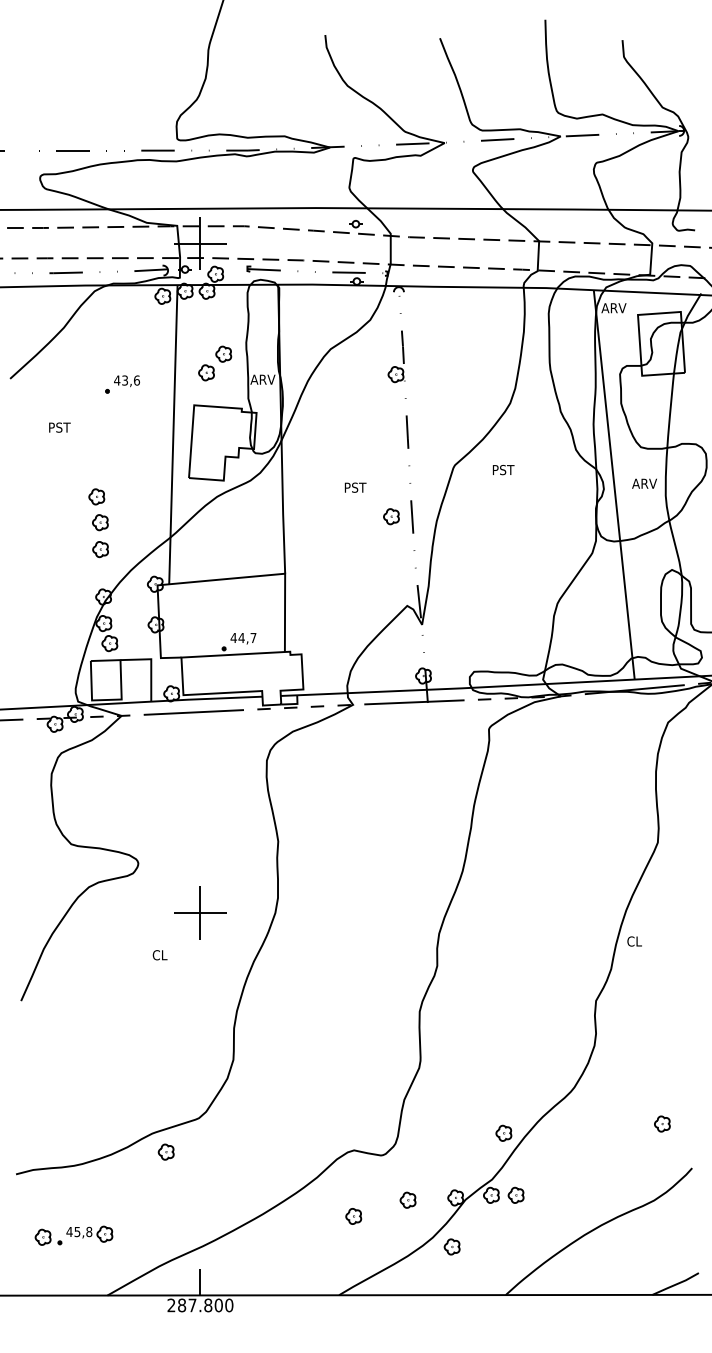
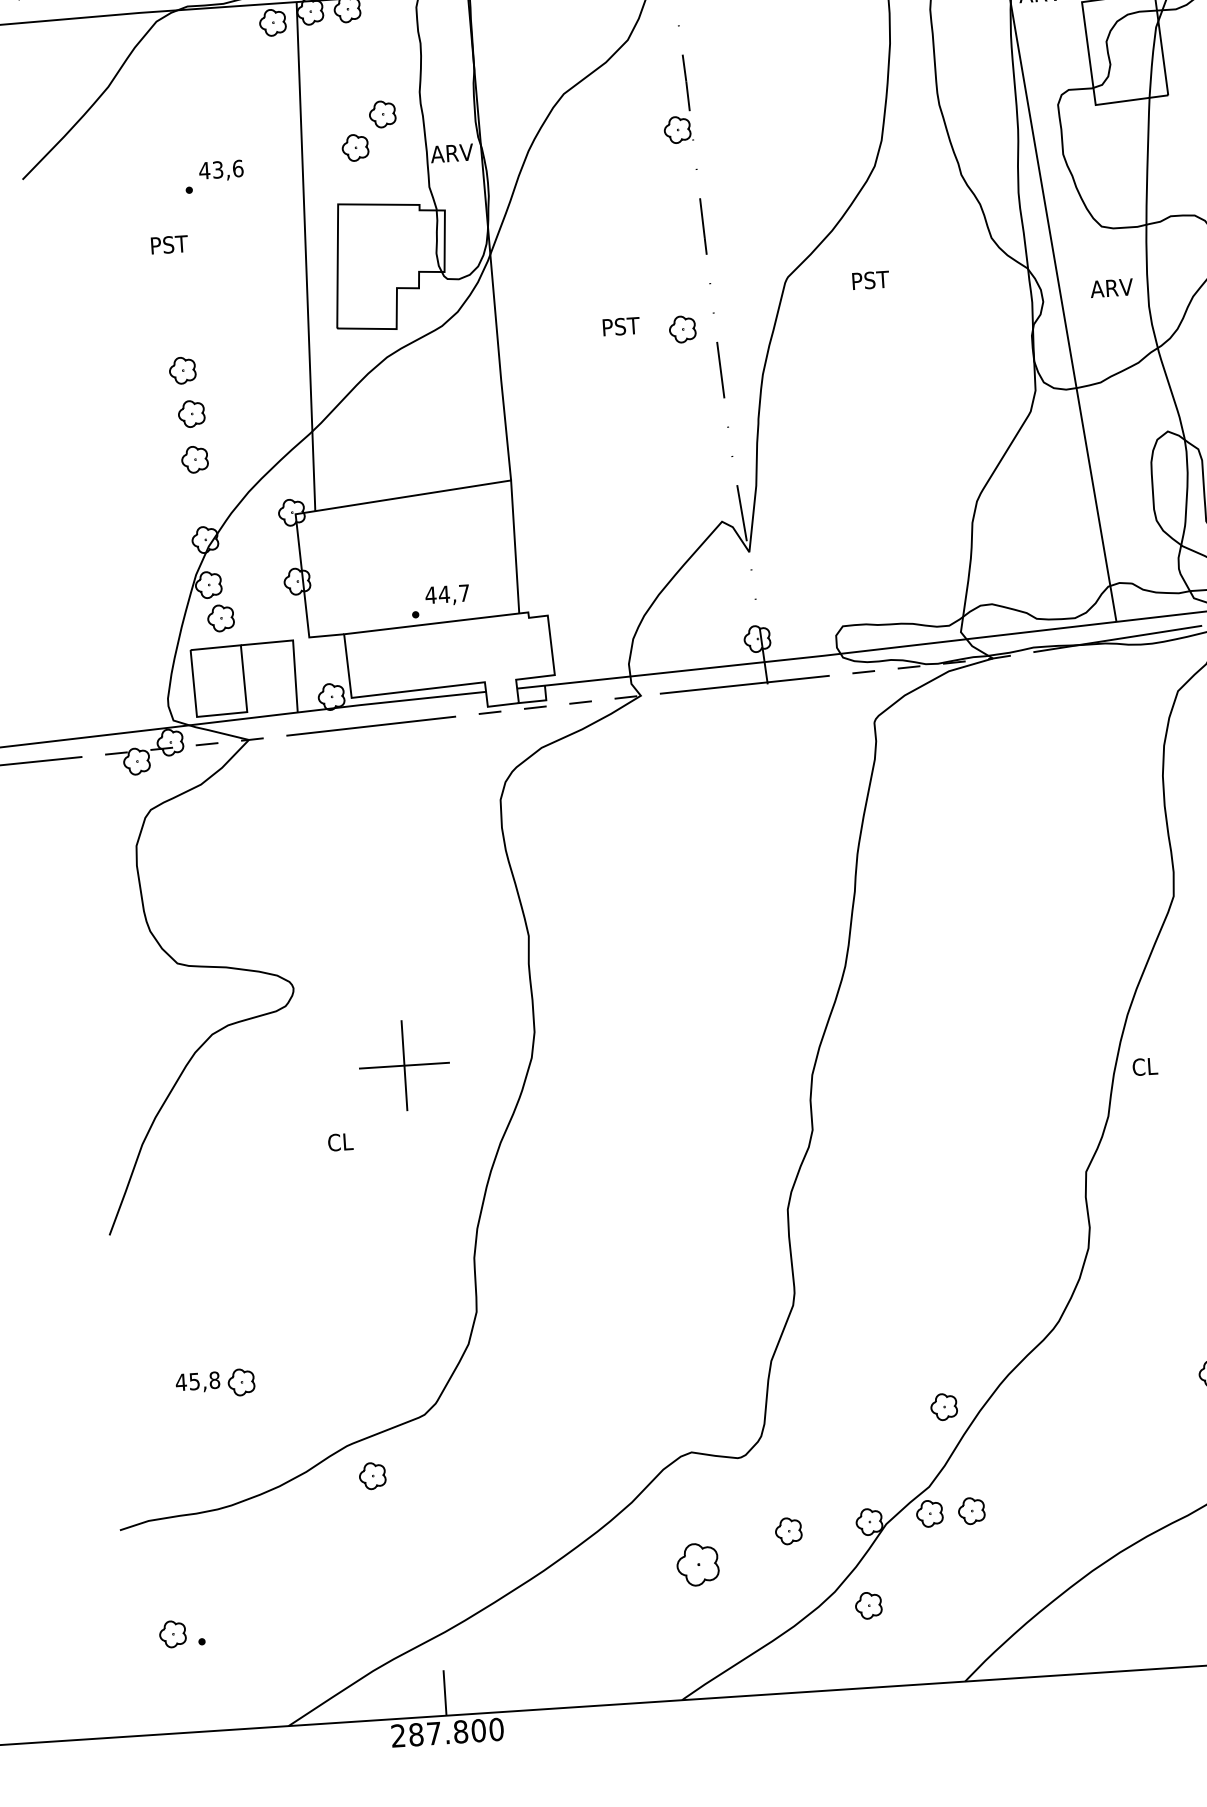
text: (59, 427) -> (168, 244), moved
part: (391, 516) -> (682, 329), moved
part: (353, 1216) -> (697, 1564), size x1.6
part: (89, 1233) -> (215, 1382), moved

